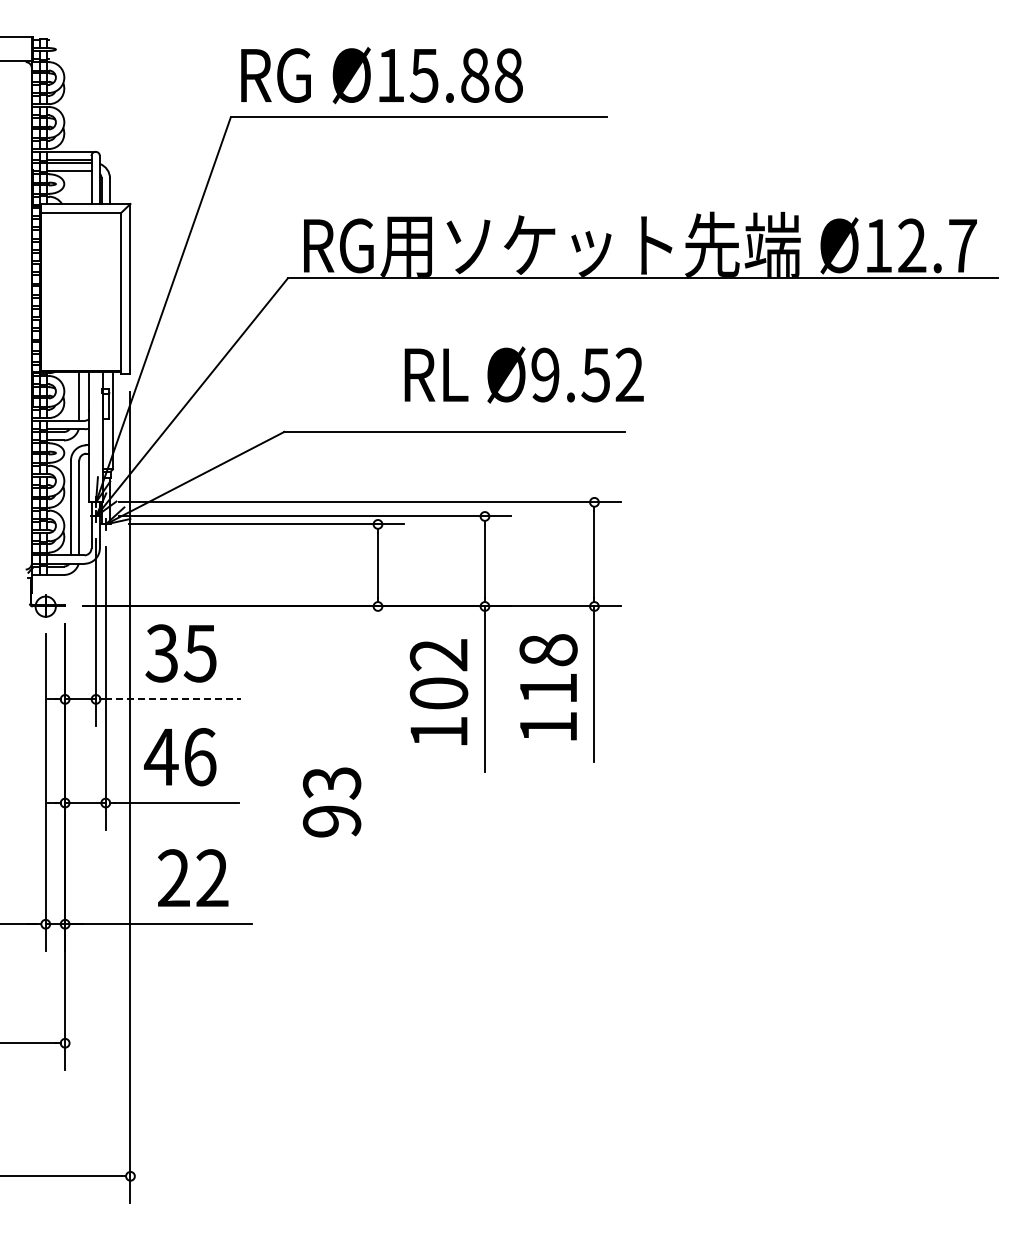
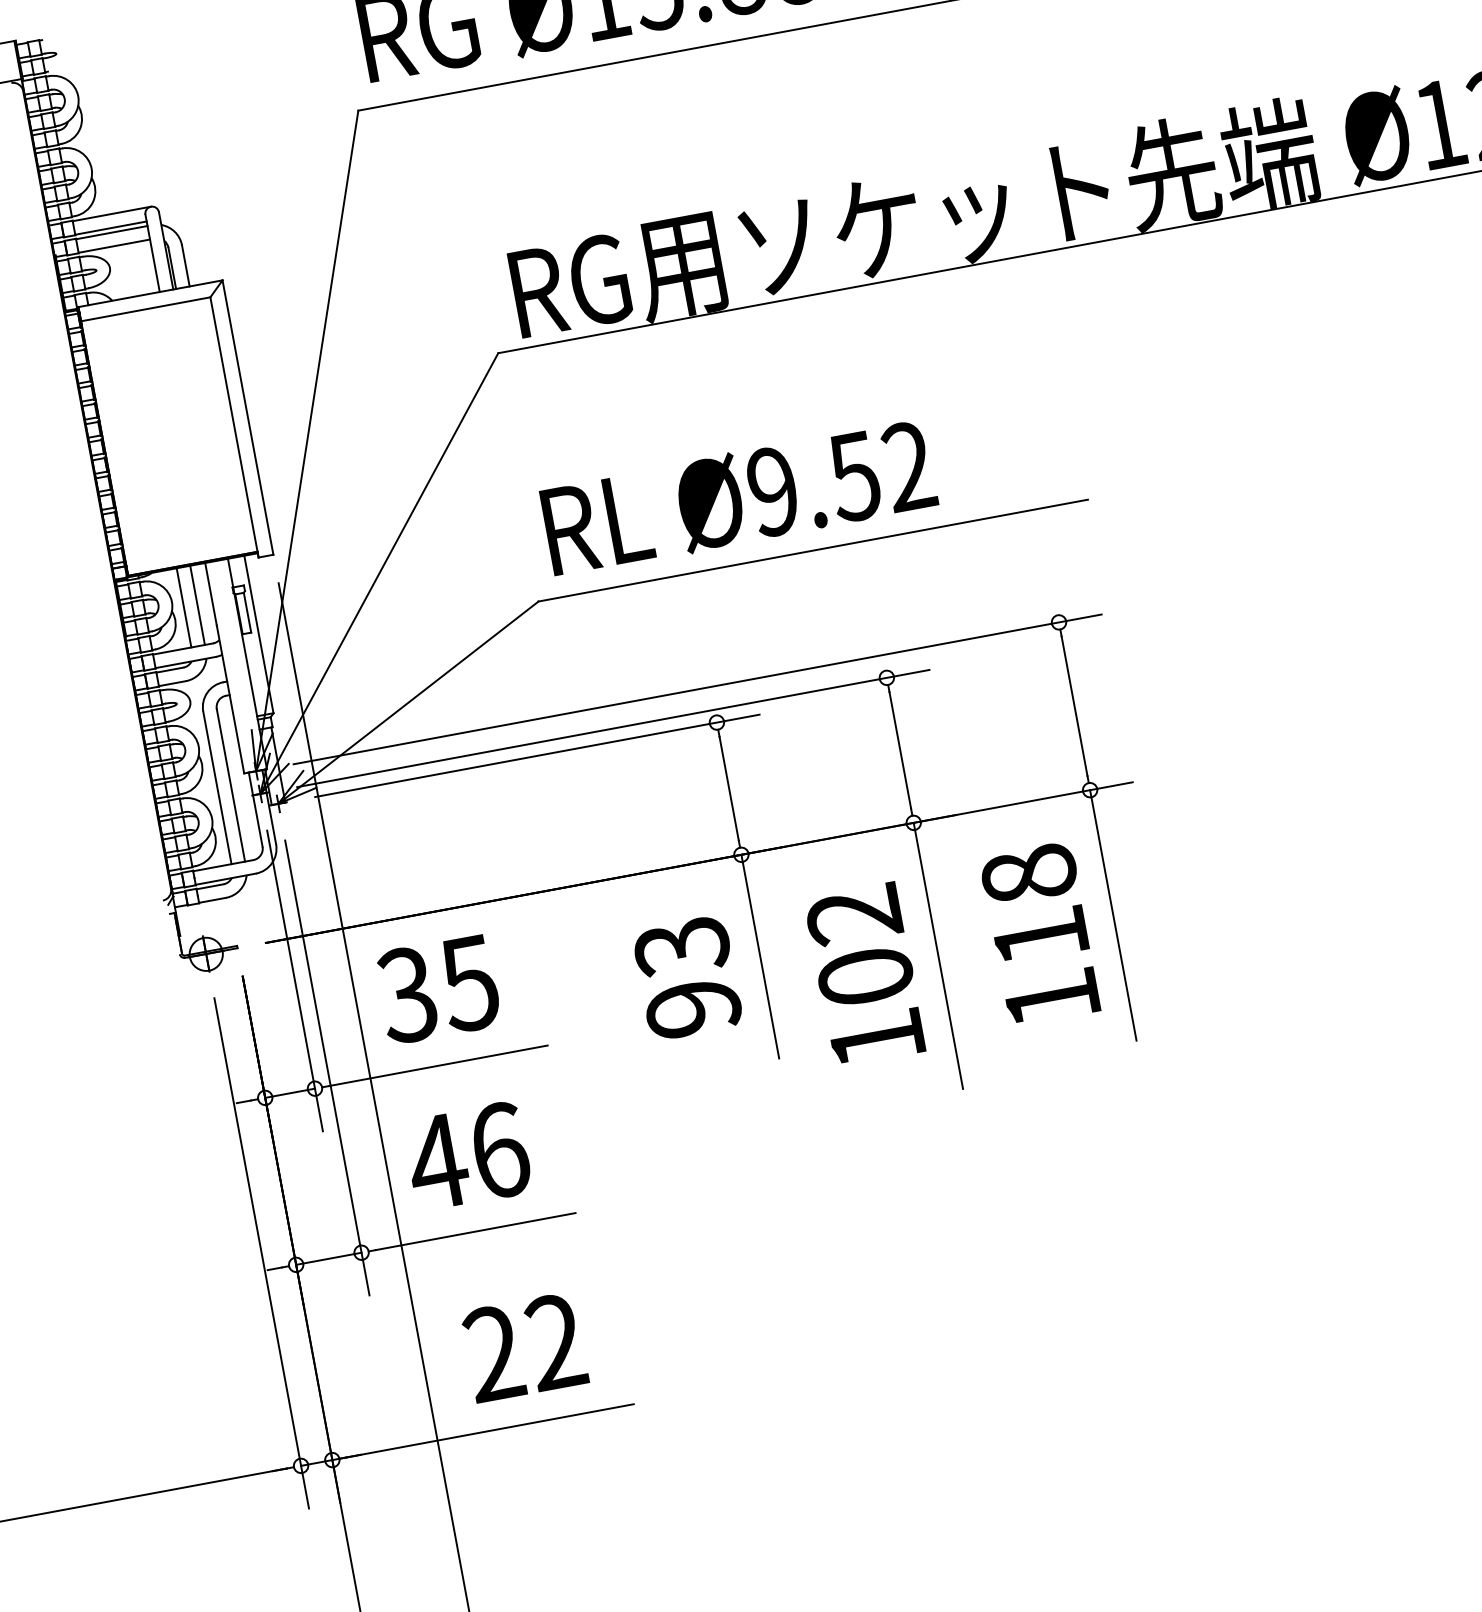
text: (523, 374) -> (737, 497), moved
line: (70, 395) -> (183, 606), added
line: (377, 669) -> (759, 956), added
line: (172, 699) -> (438, 1066), dashed -> solid
text: (331, 802) -> (686, 978), moved

